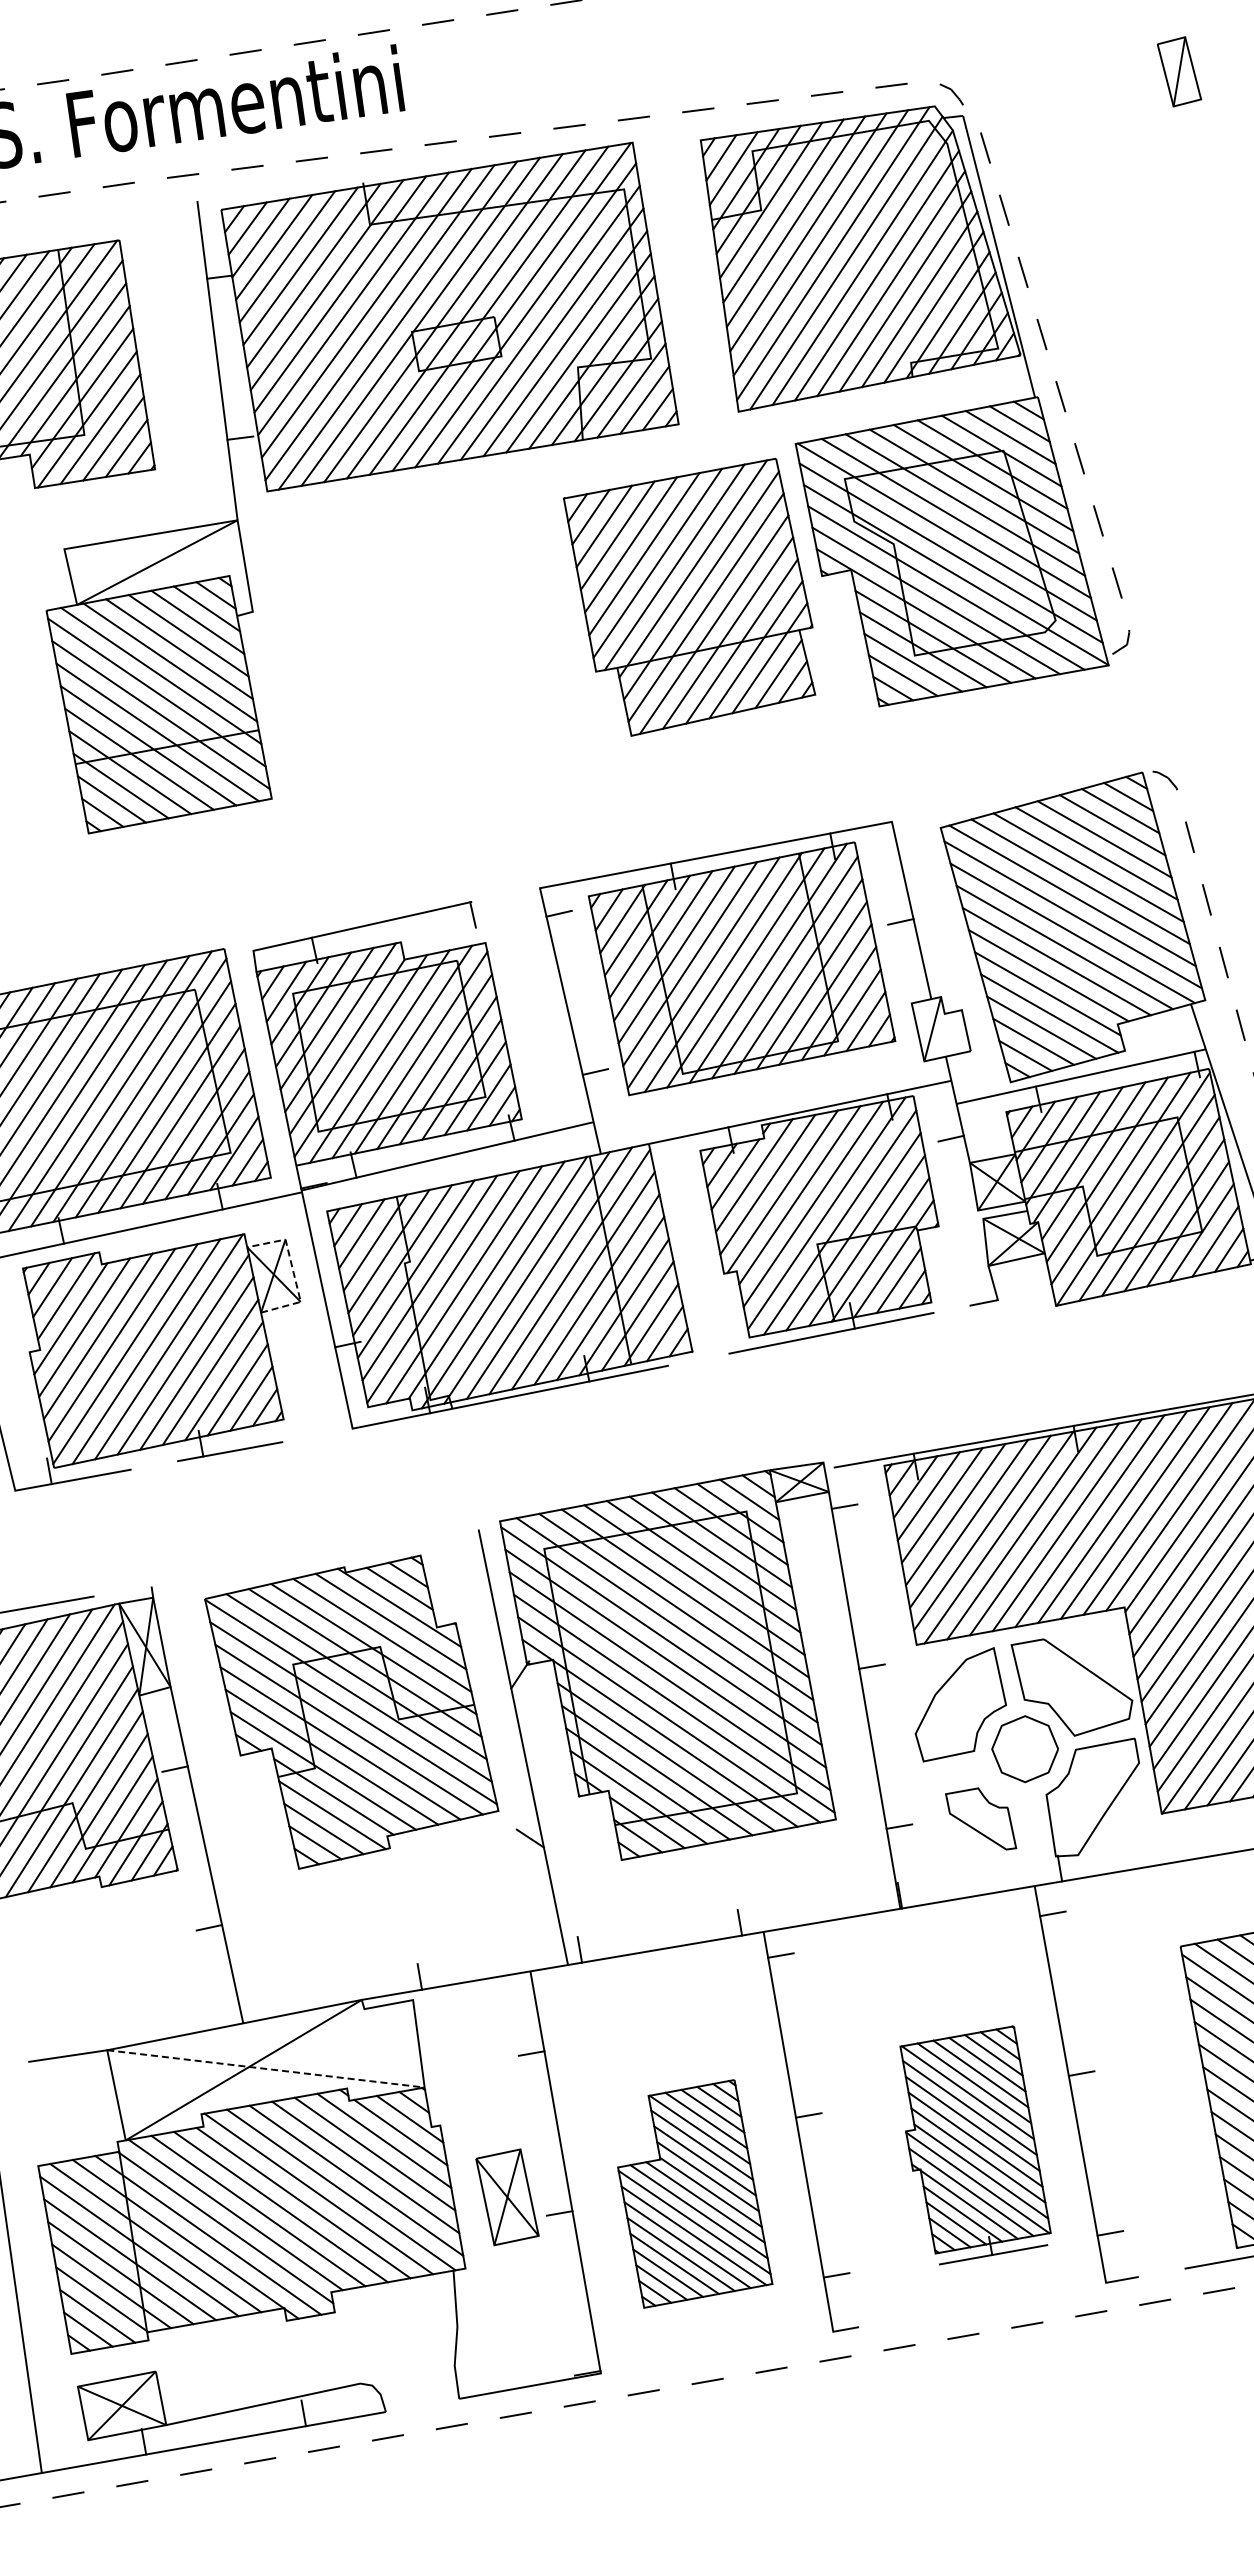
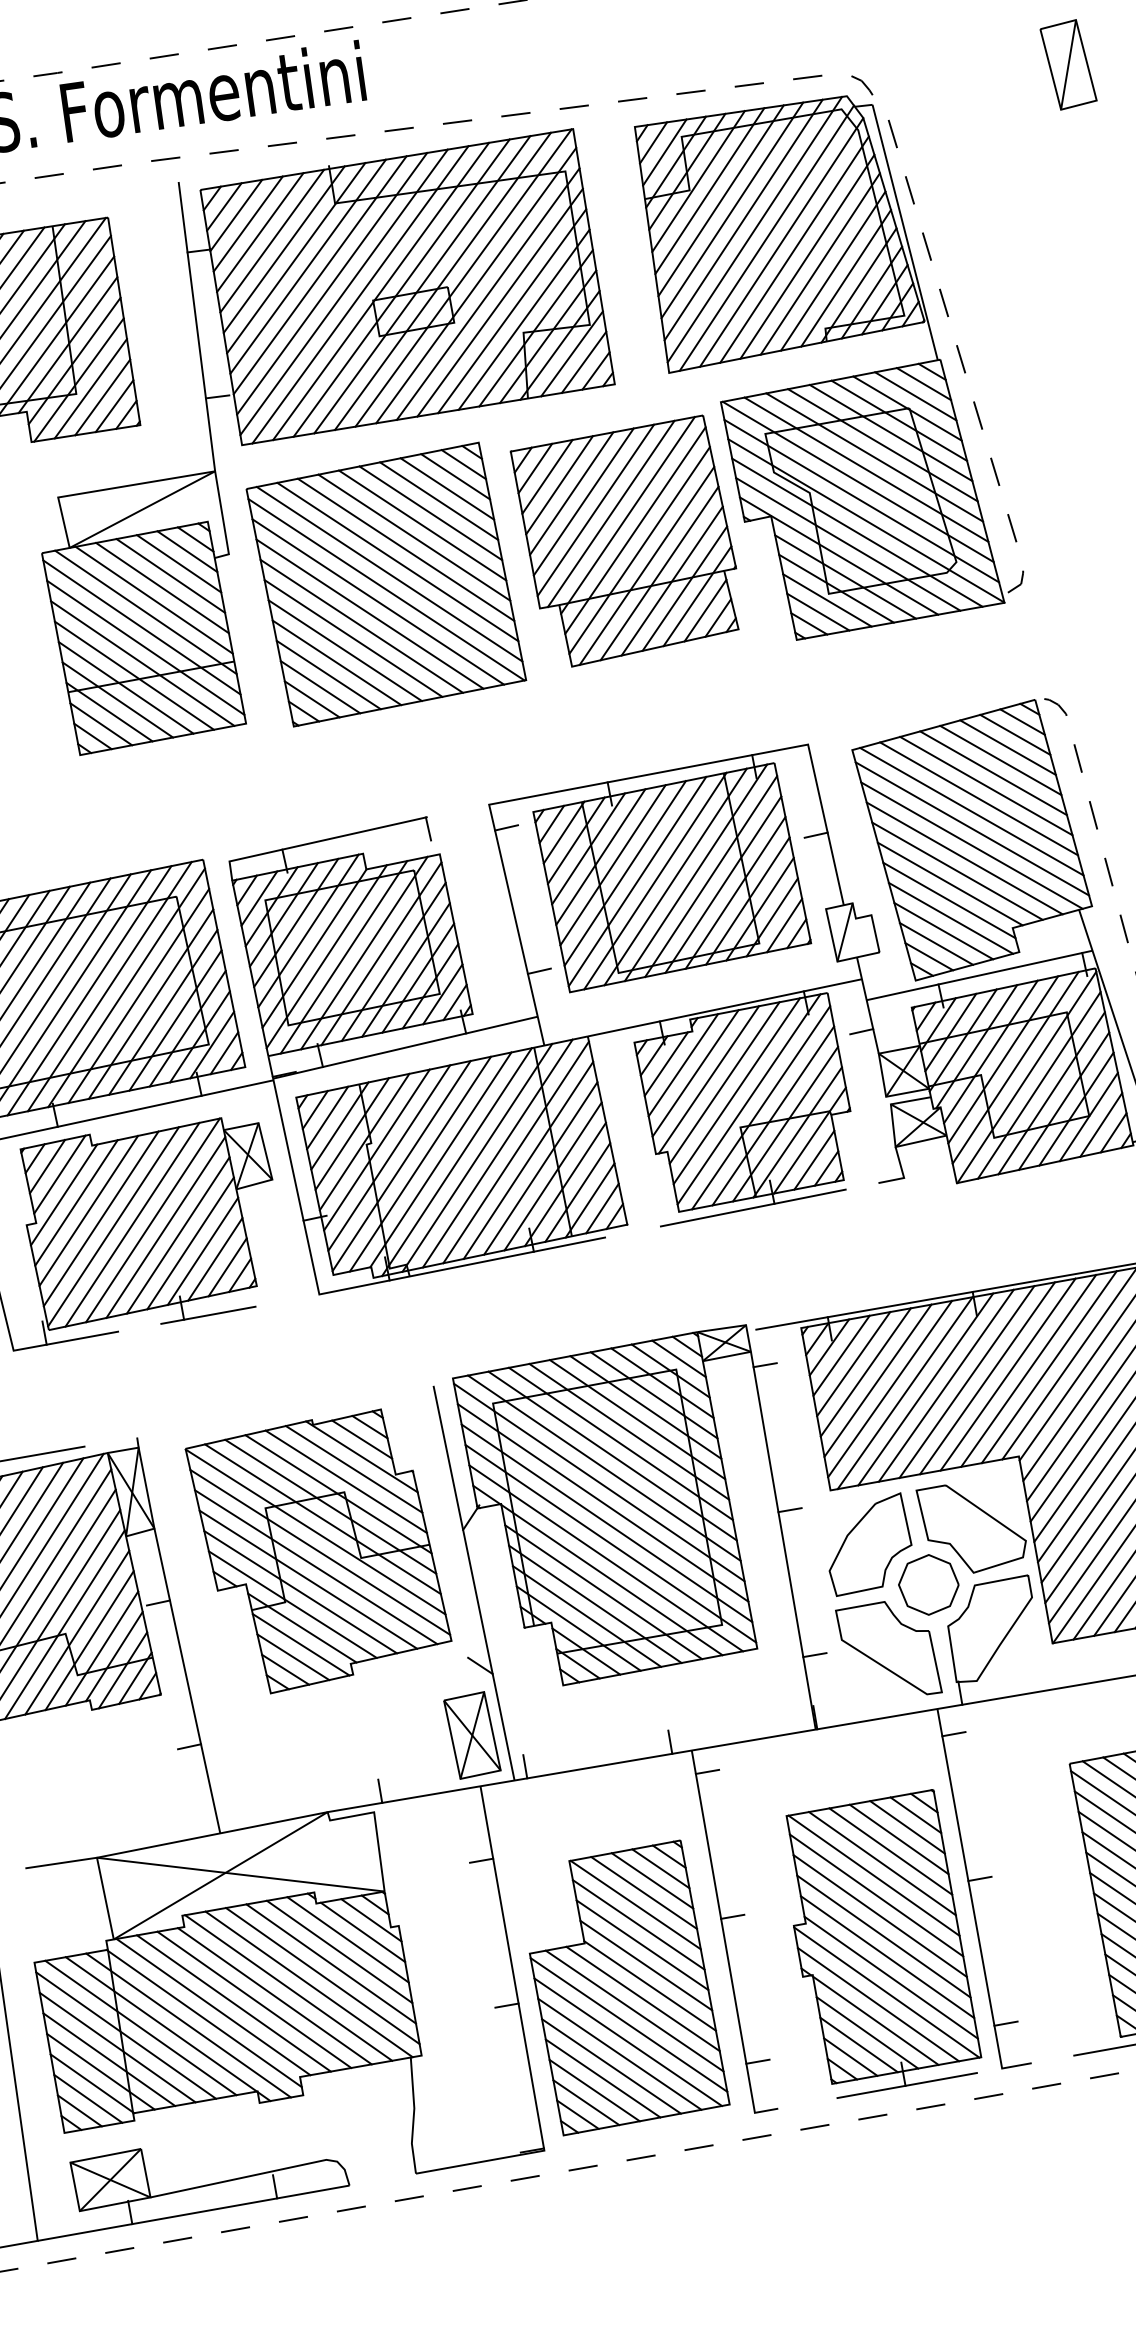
part: (1179, 71) -> (1068, 64), size x1.43
part: (426, 644) -> (386, 583), added
line: (293, 1271) -> (265, 1152), dashed -> solid
part: (980, 1818) -> (888, 1647), size x1.67
line: (265, 2068) -> (240, 1874), dashed -> solid
part: (975, 2145) -> (883, 1944), size x1.43
part: (695, 2193) -> (630, 1987), size x1.43
part: (507, 2197) -> (472, 1735), moved

